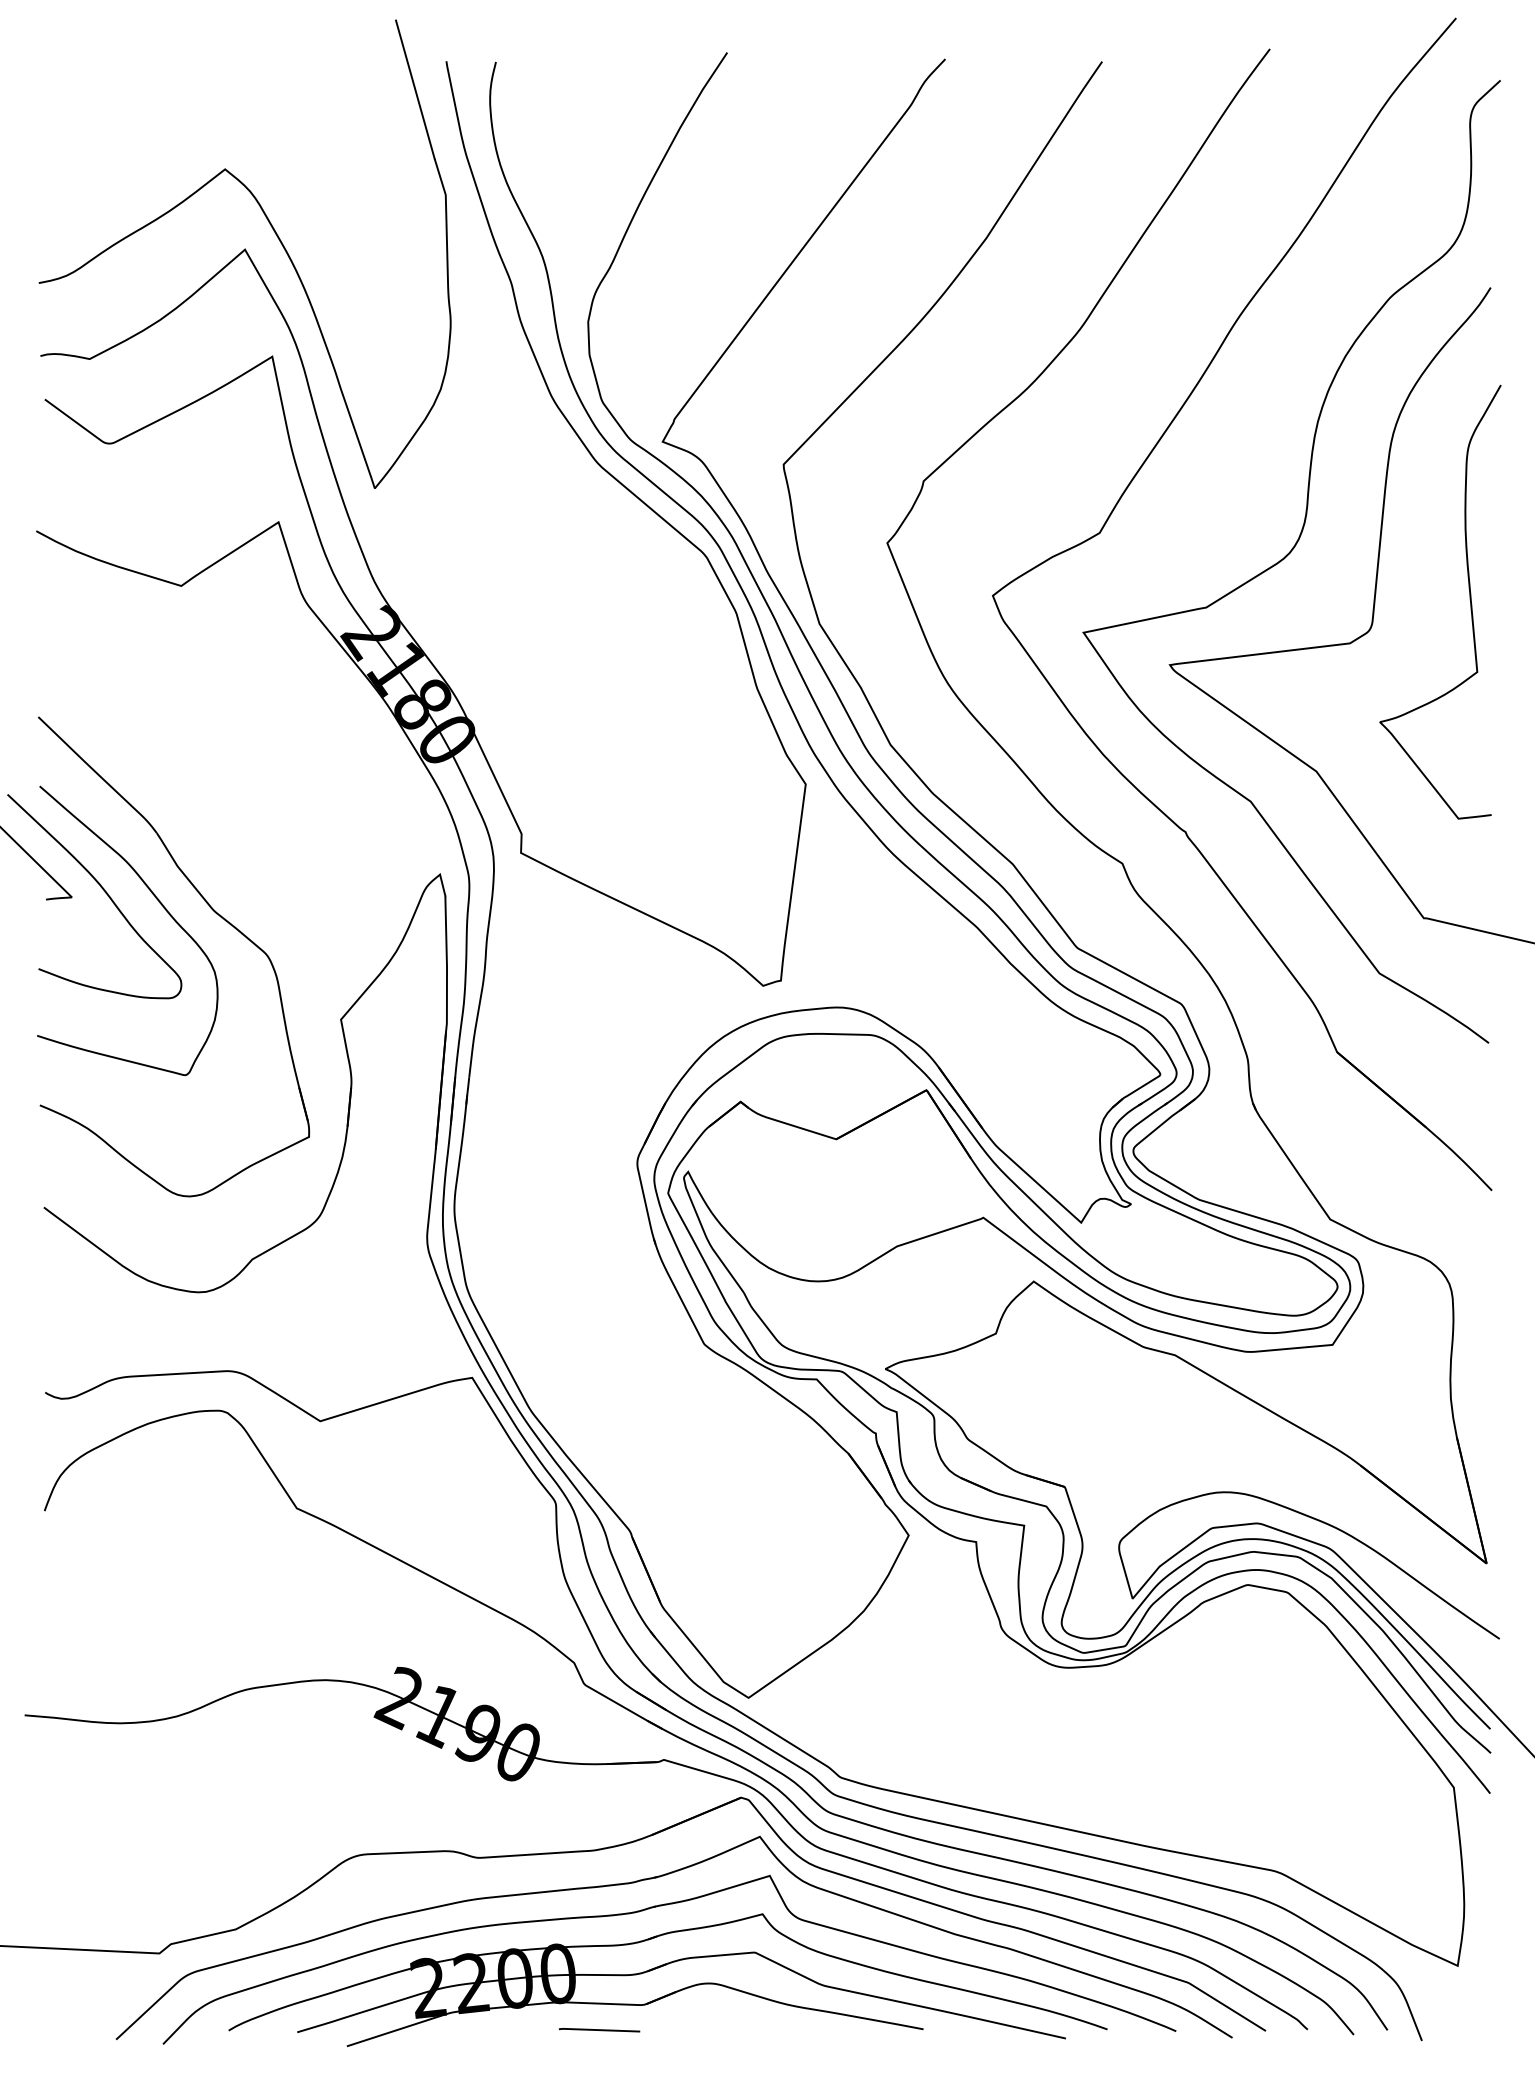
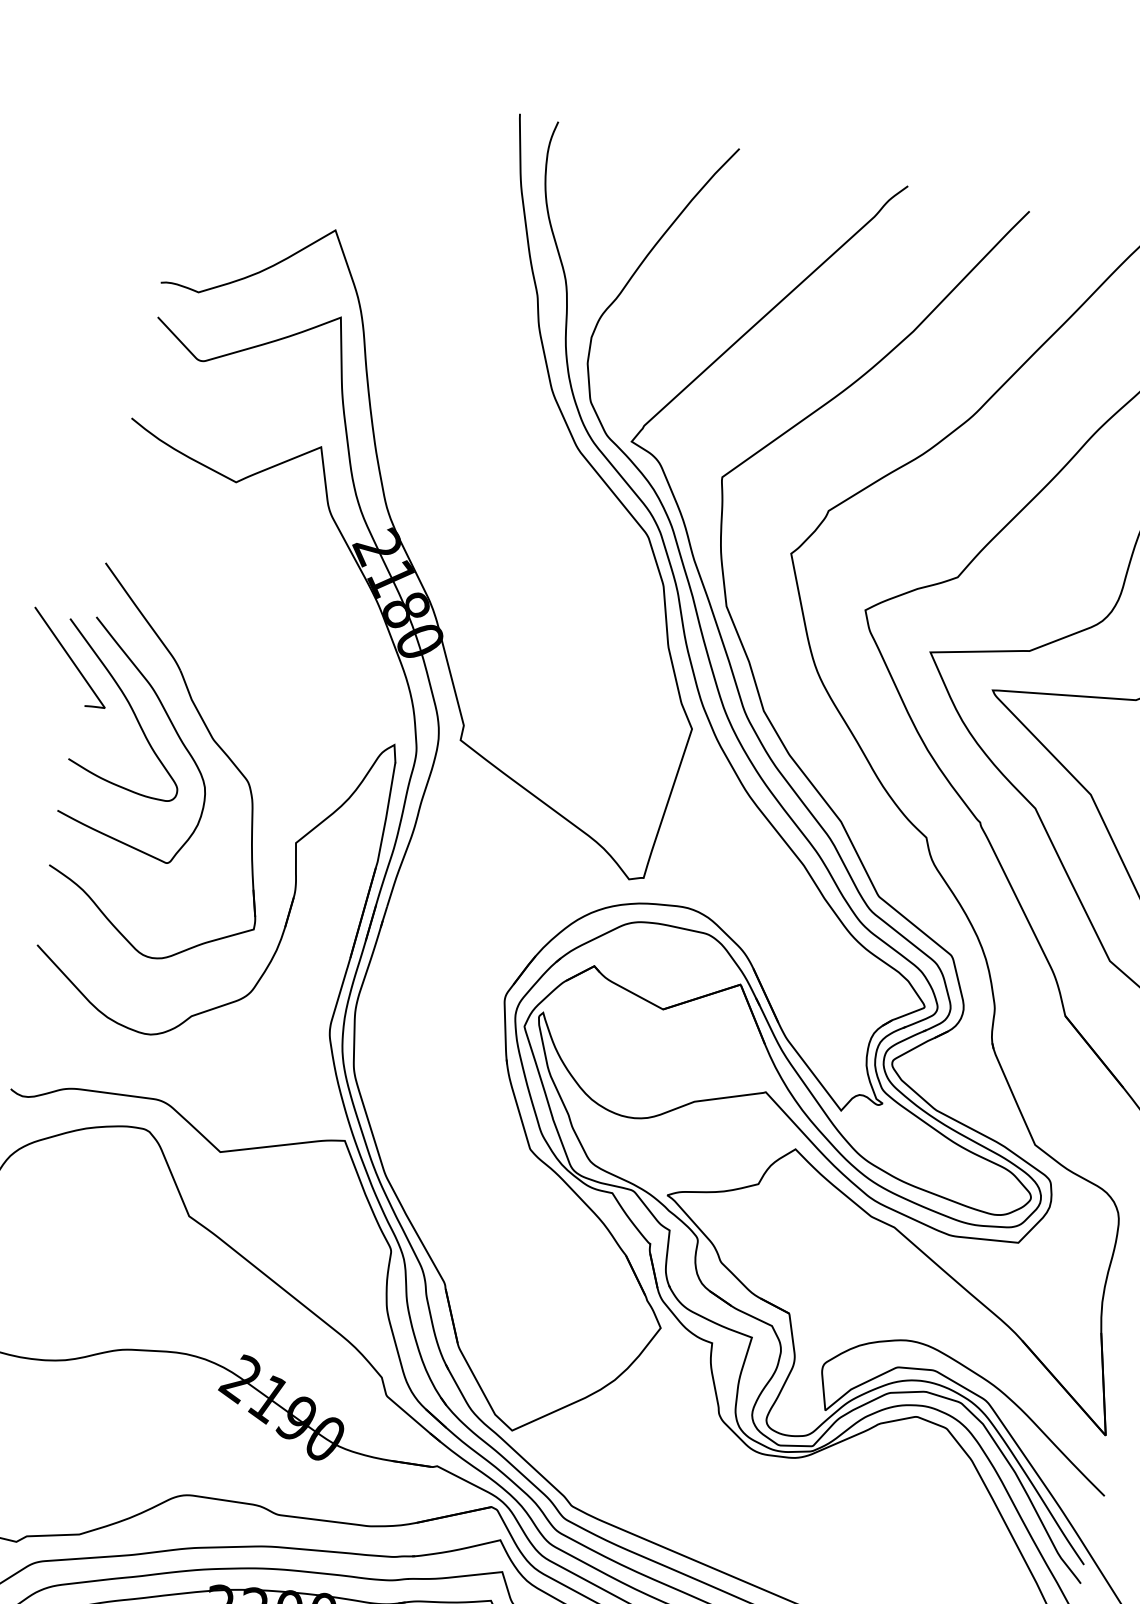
curve: (276, 236) -> (361, 224), removed

